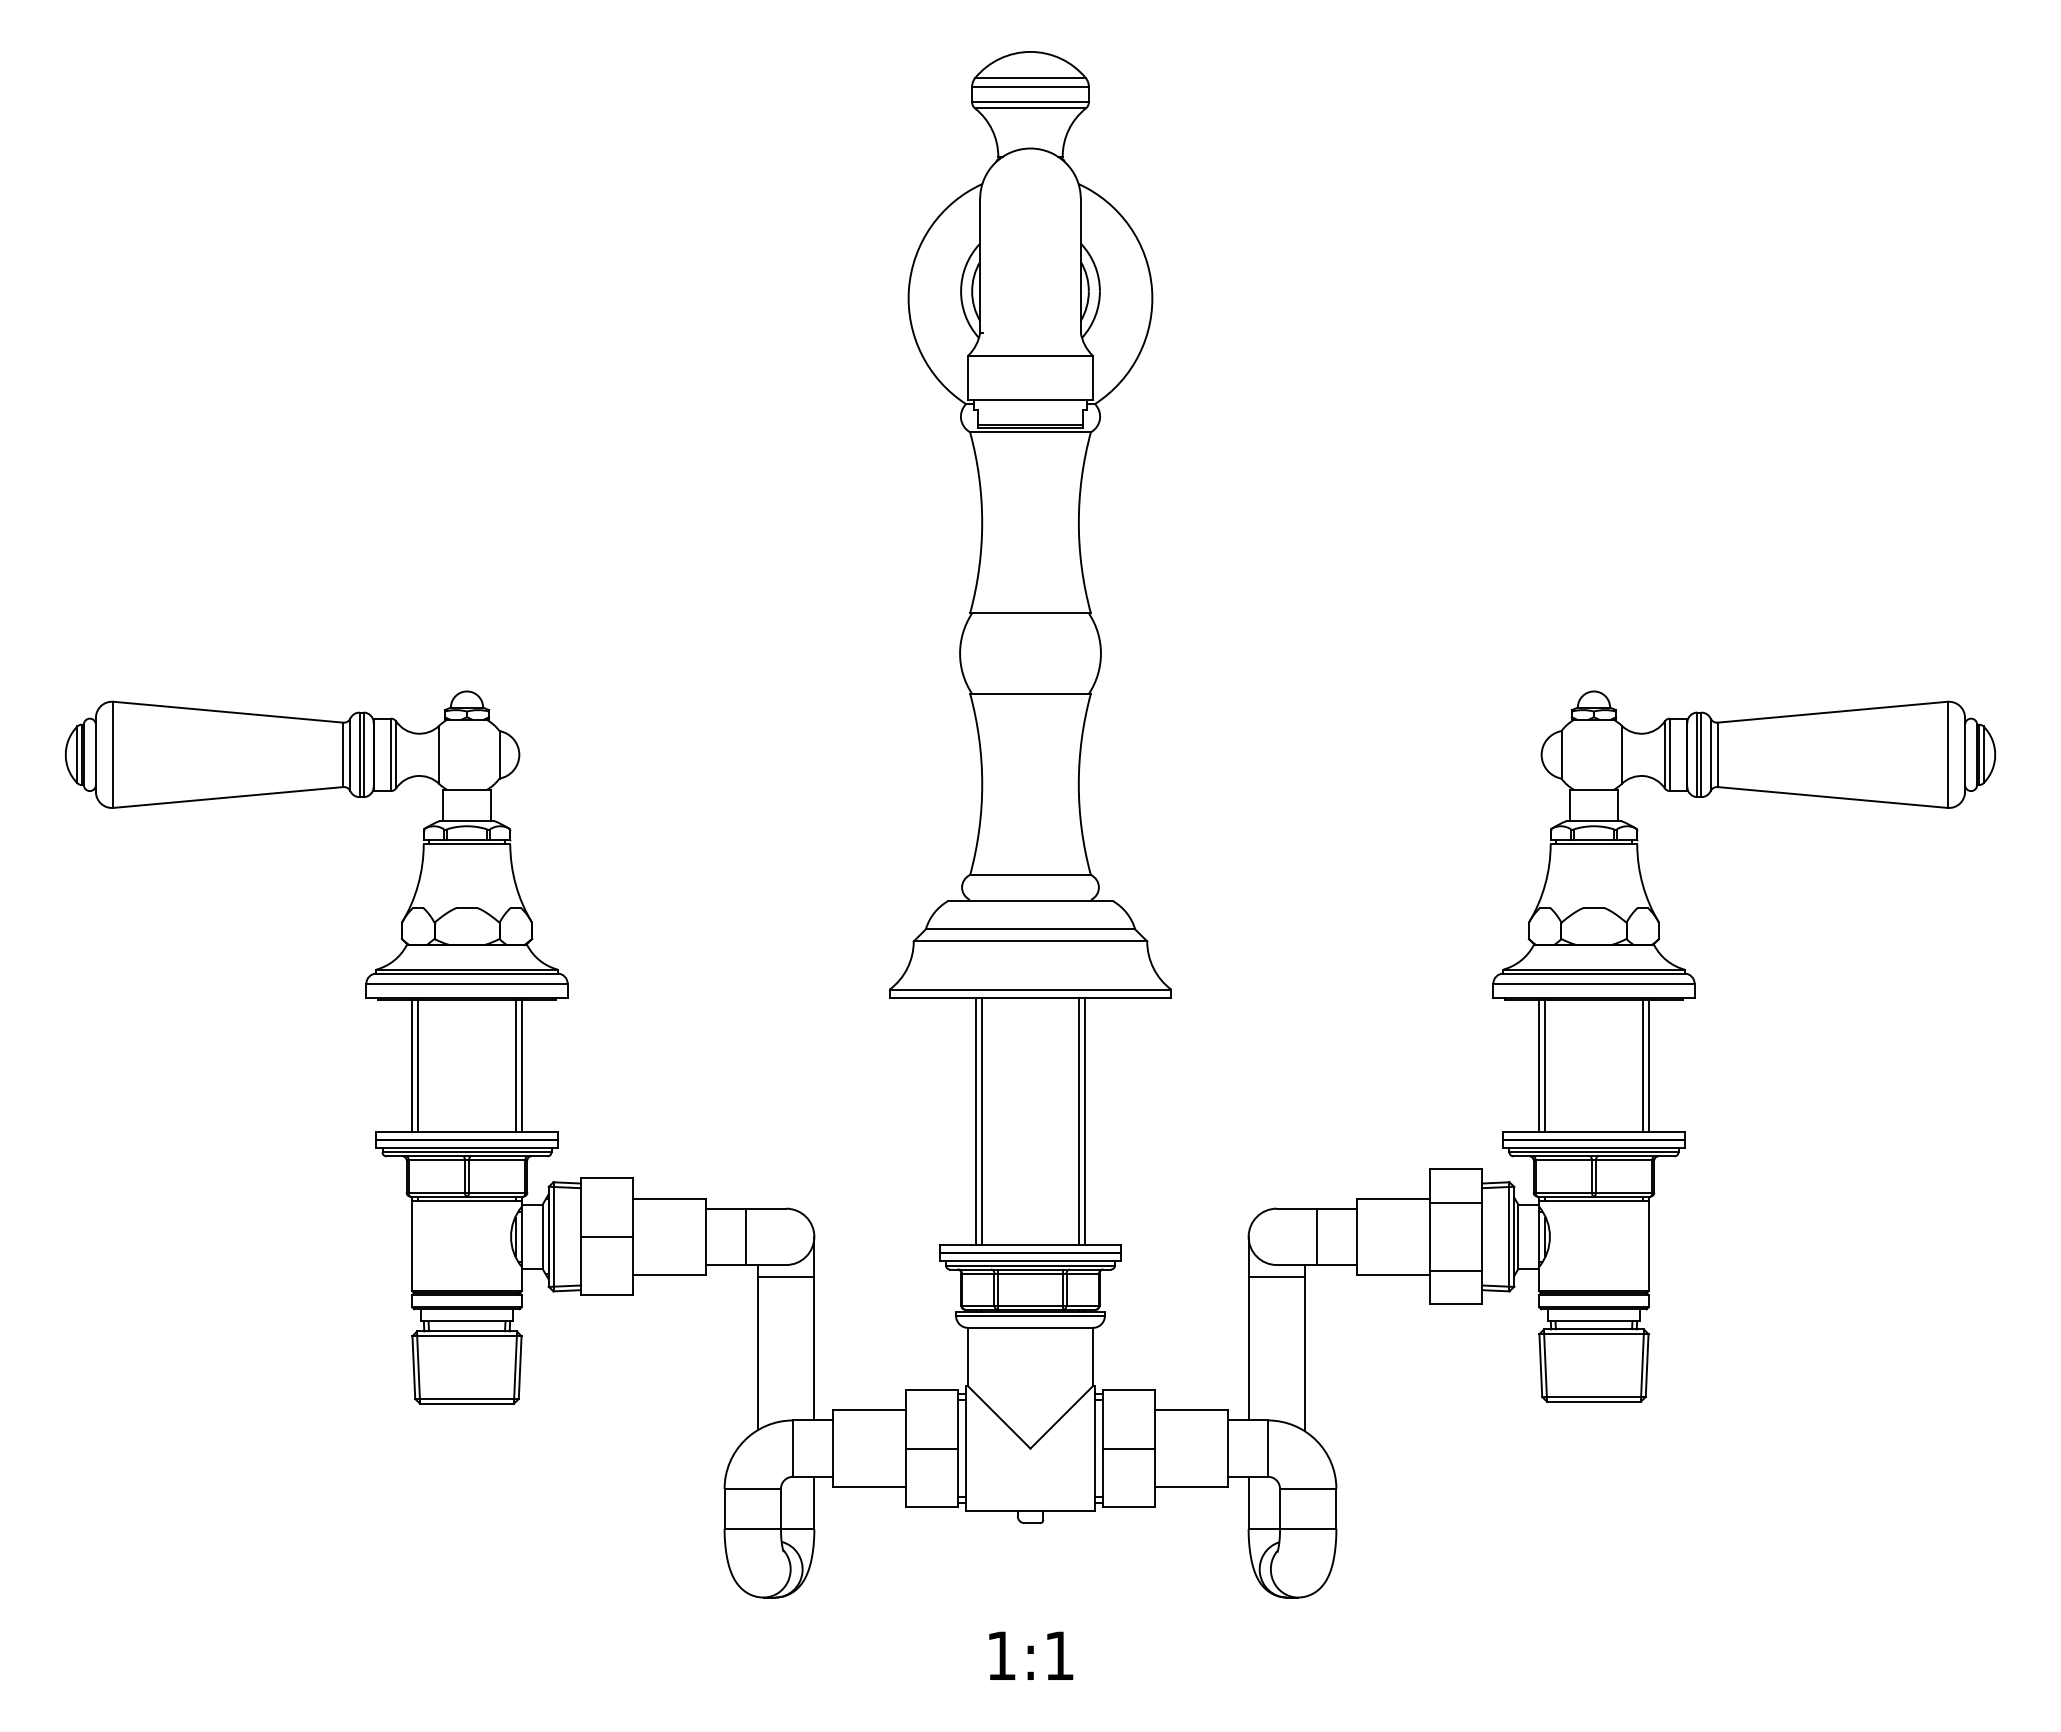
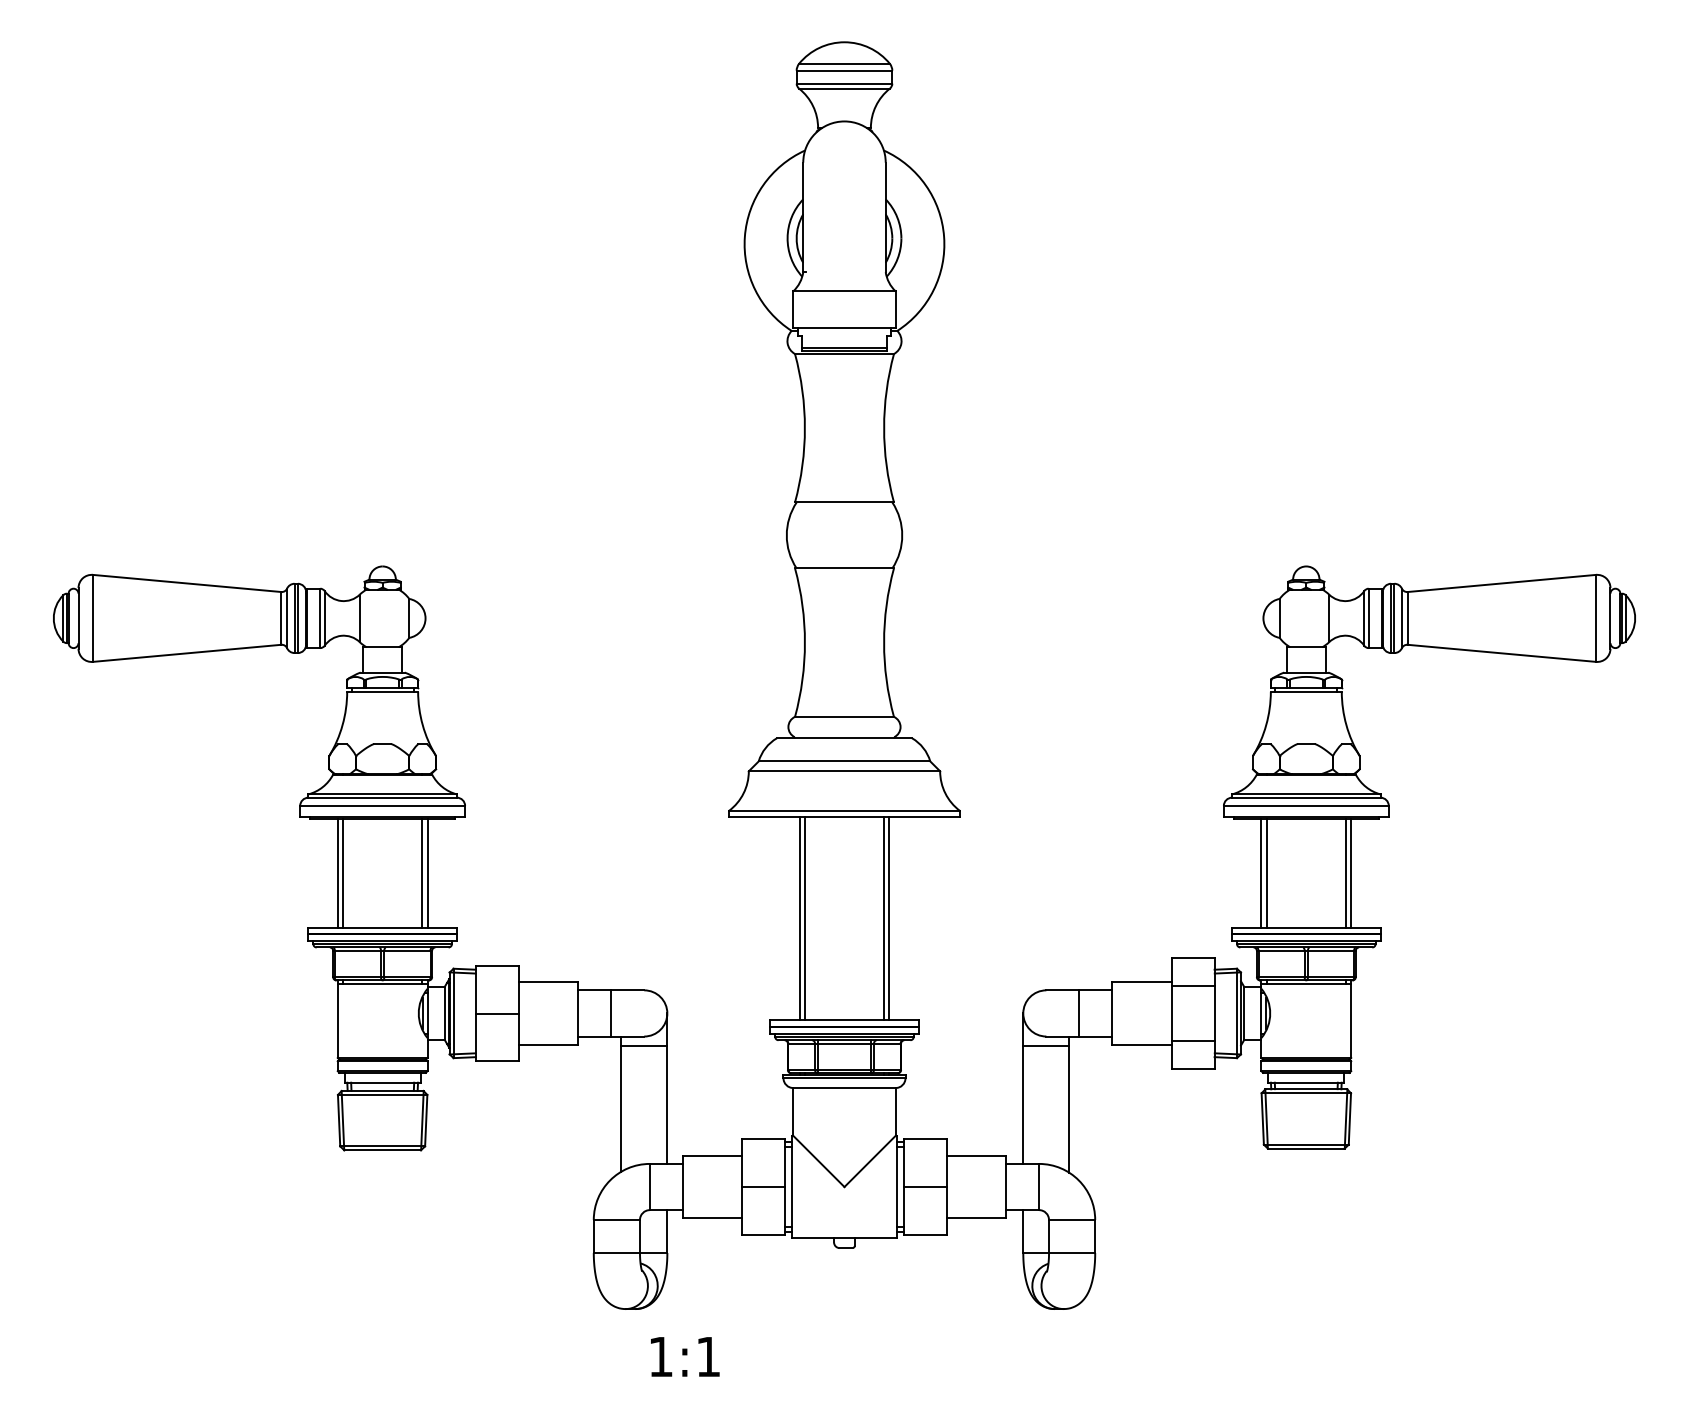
text: (1031, 1655) -> (685, 1356), moved

